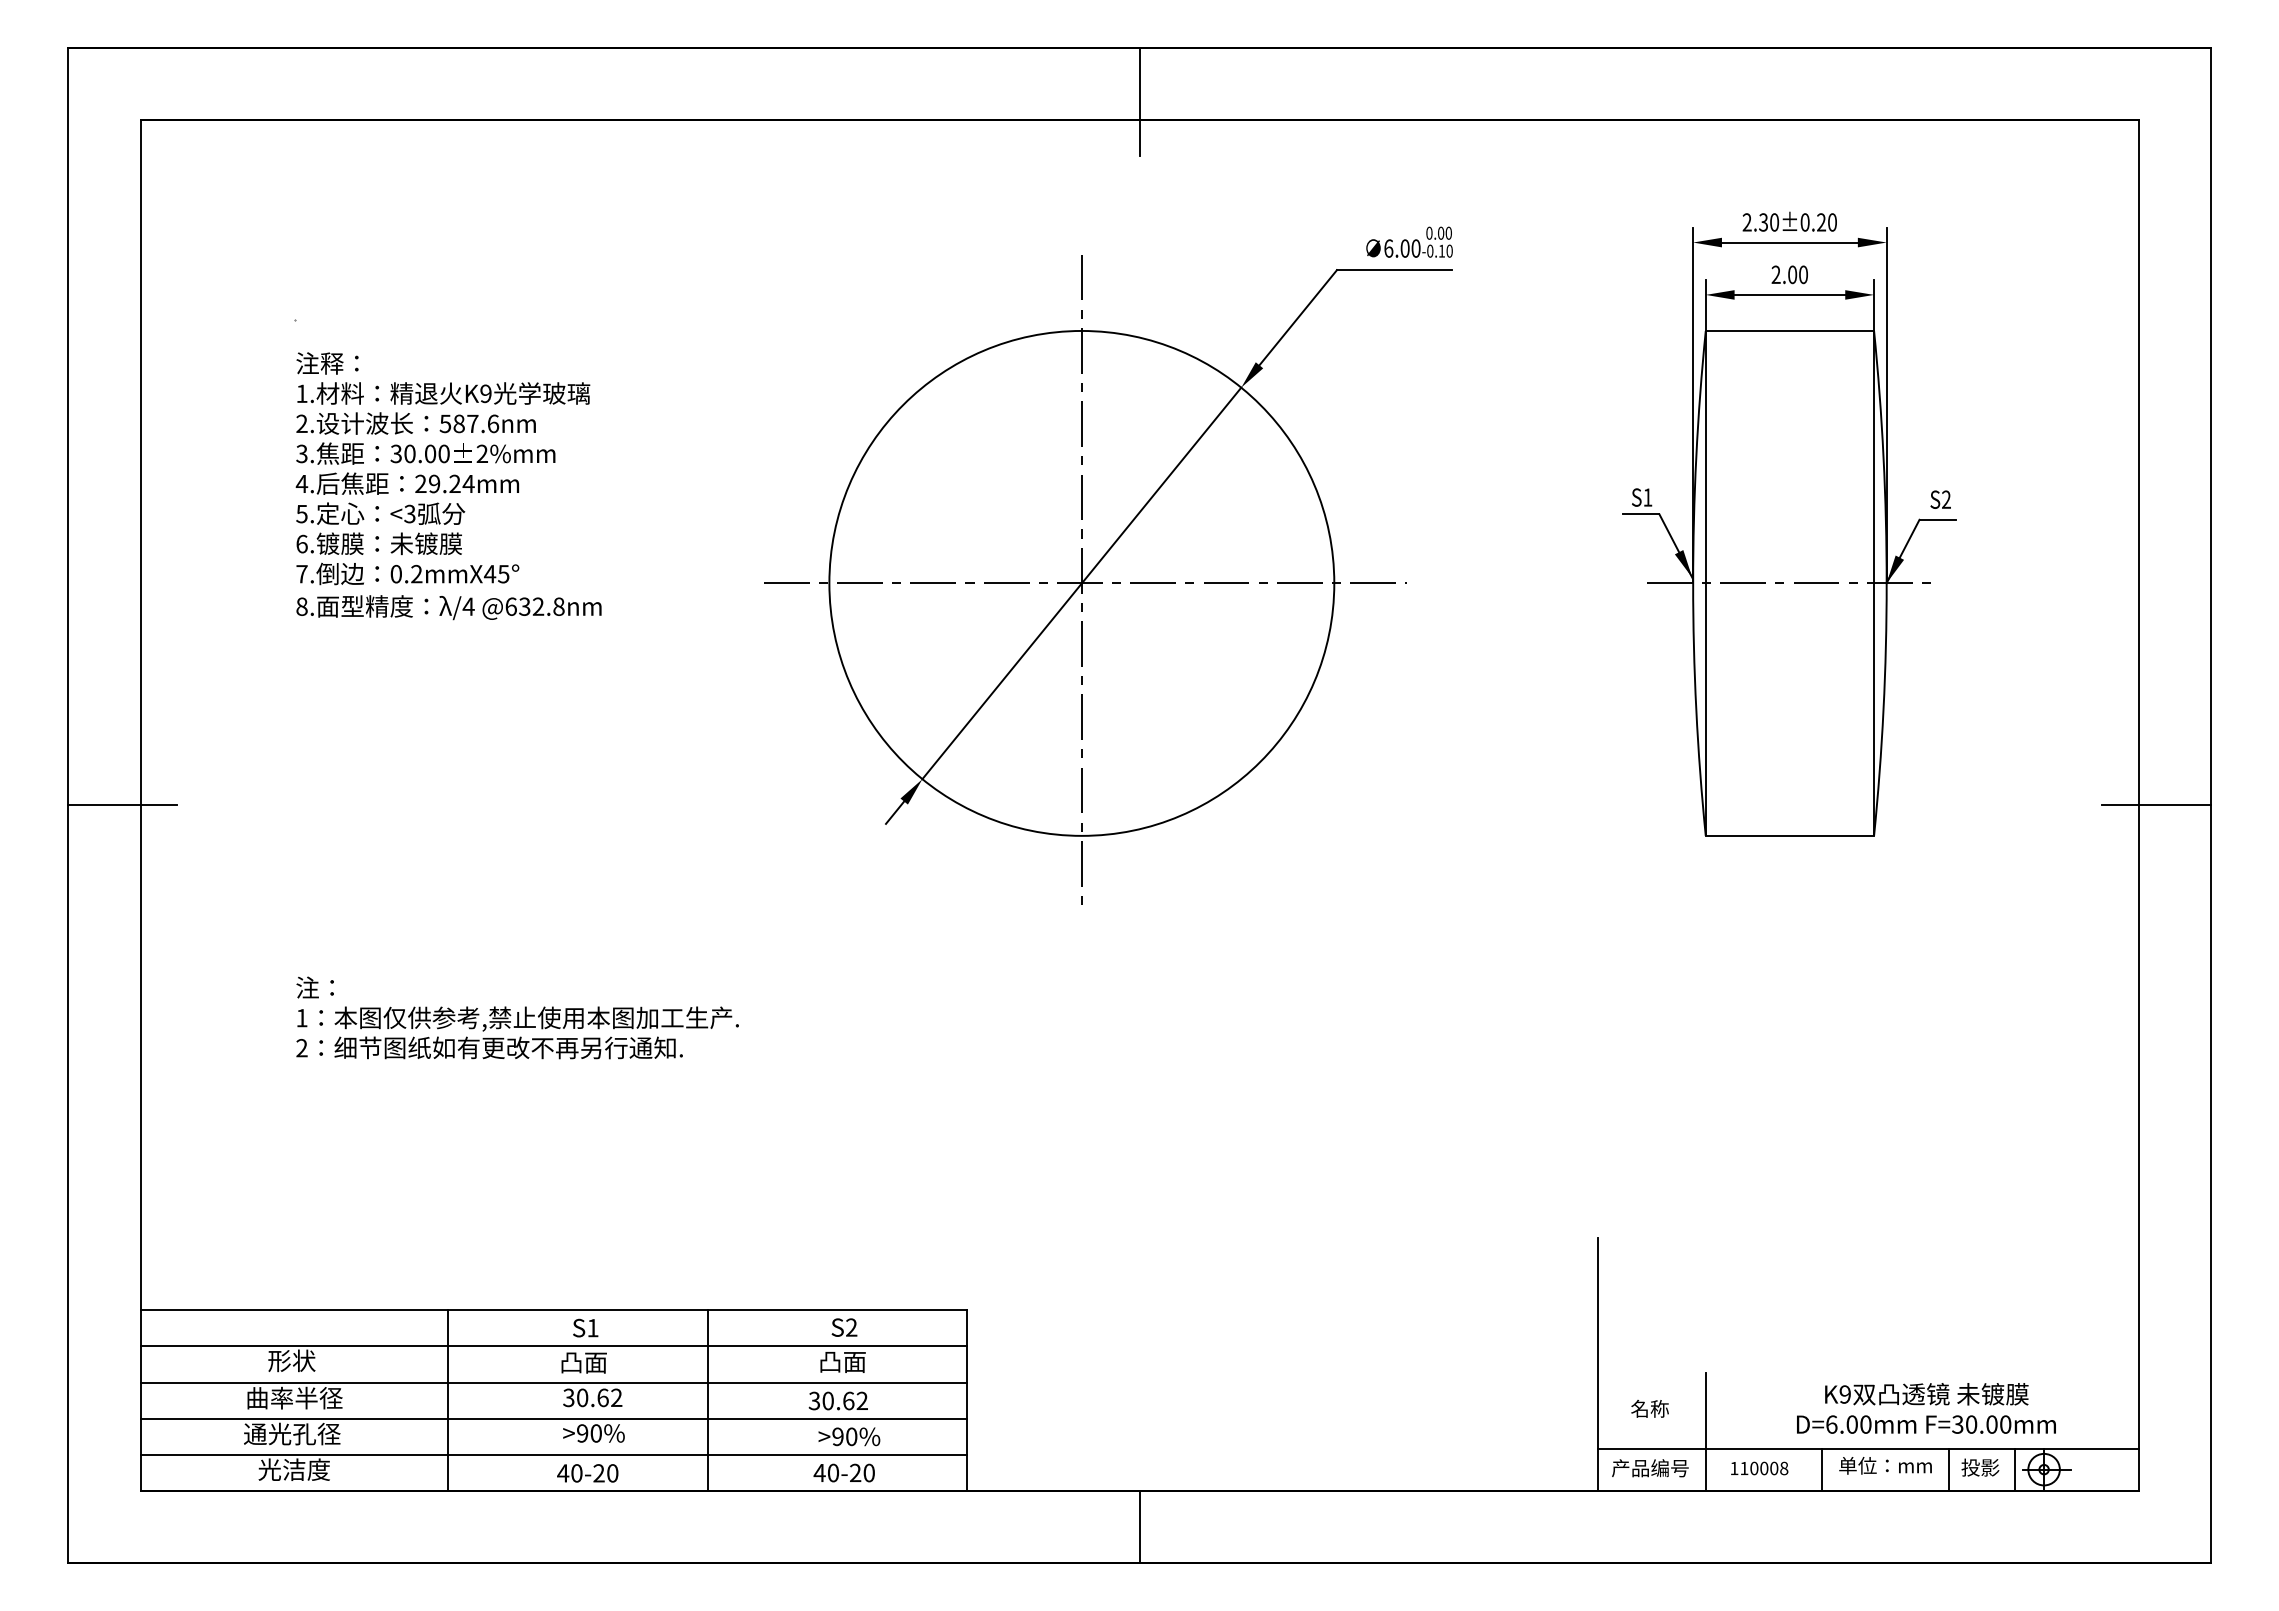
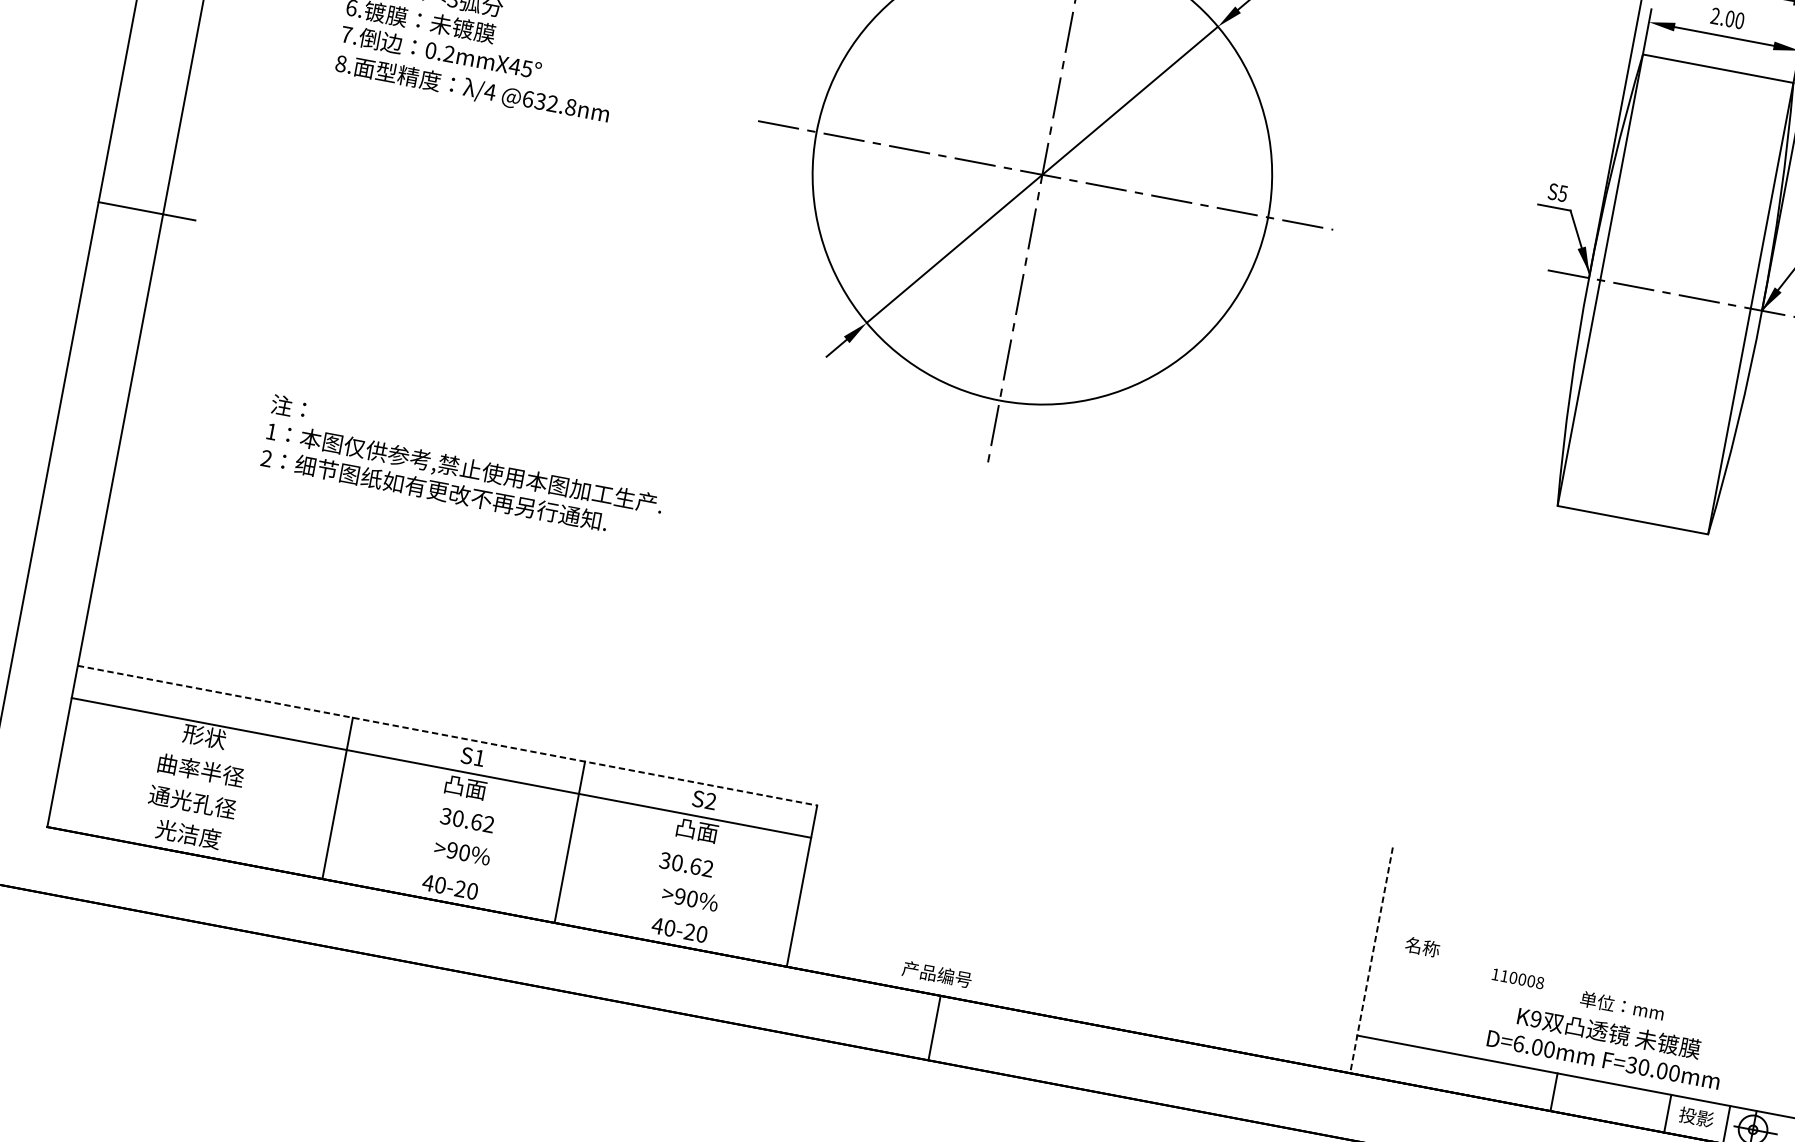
text: (1647, 497) -> (1562, 193), S1 -> S5
line: (554, 1310) -> (448, 735), solid -> dashed
line: (1597, 1365) -> (1371, 961), solid -> dashed
line: (553, 1382) -> (434, 800), removed
text: (1649, 1408) -> (1422, 946), moved
text: (1926, 1408) -> (1606, 1045), moved
line: (553, 1418) -> (428, 832), removed
line: (1706, 1431) -> (1457, 1038), removed
line: (553, 1454) -> (422, 864), removed
text: (1885, 1465) -> (1622, 1005), moved
text: (1650, 1468) -> (937, 974), moved
text: (1759, 1468) -> (1518, 978), moved

